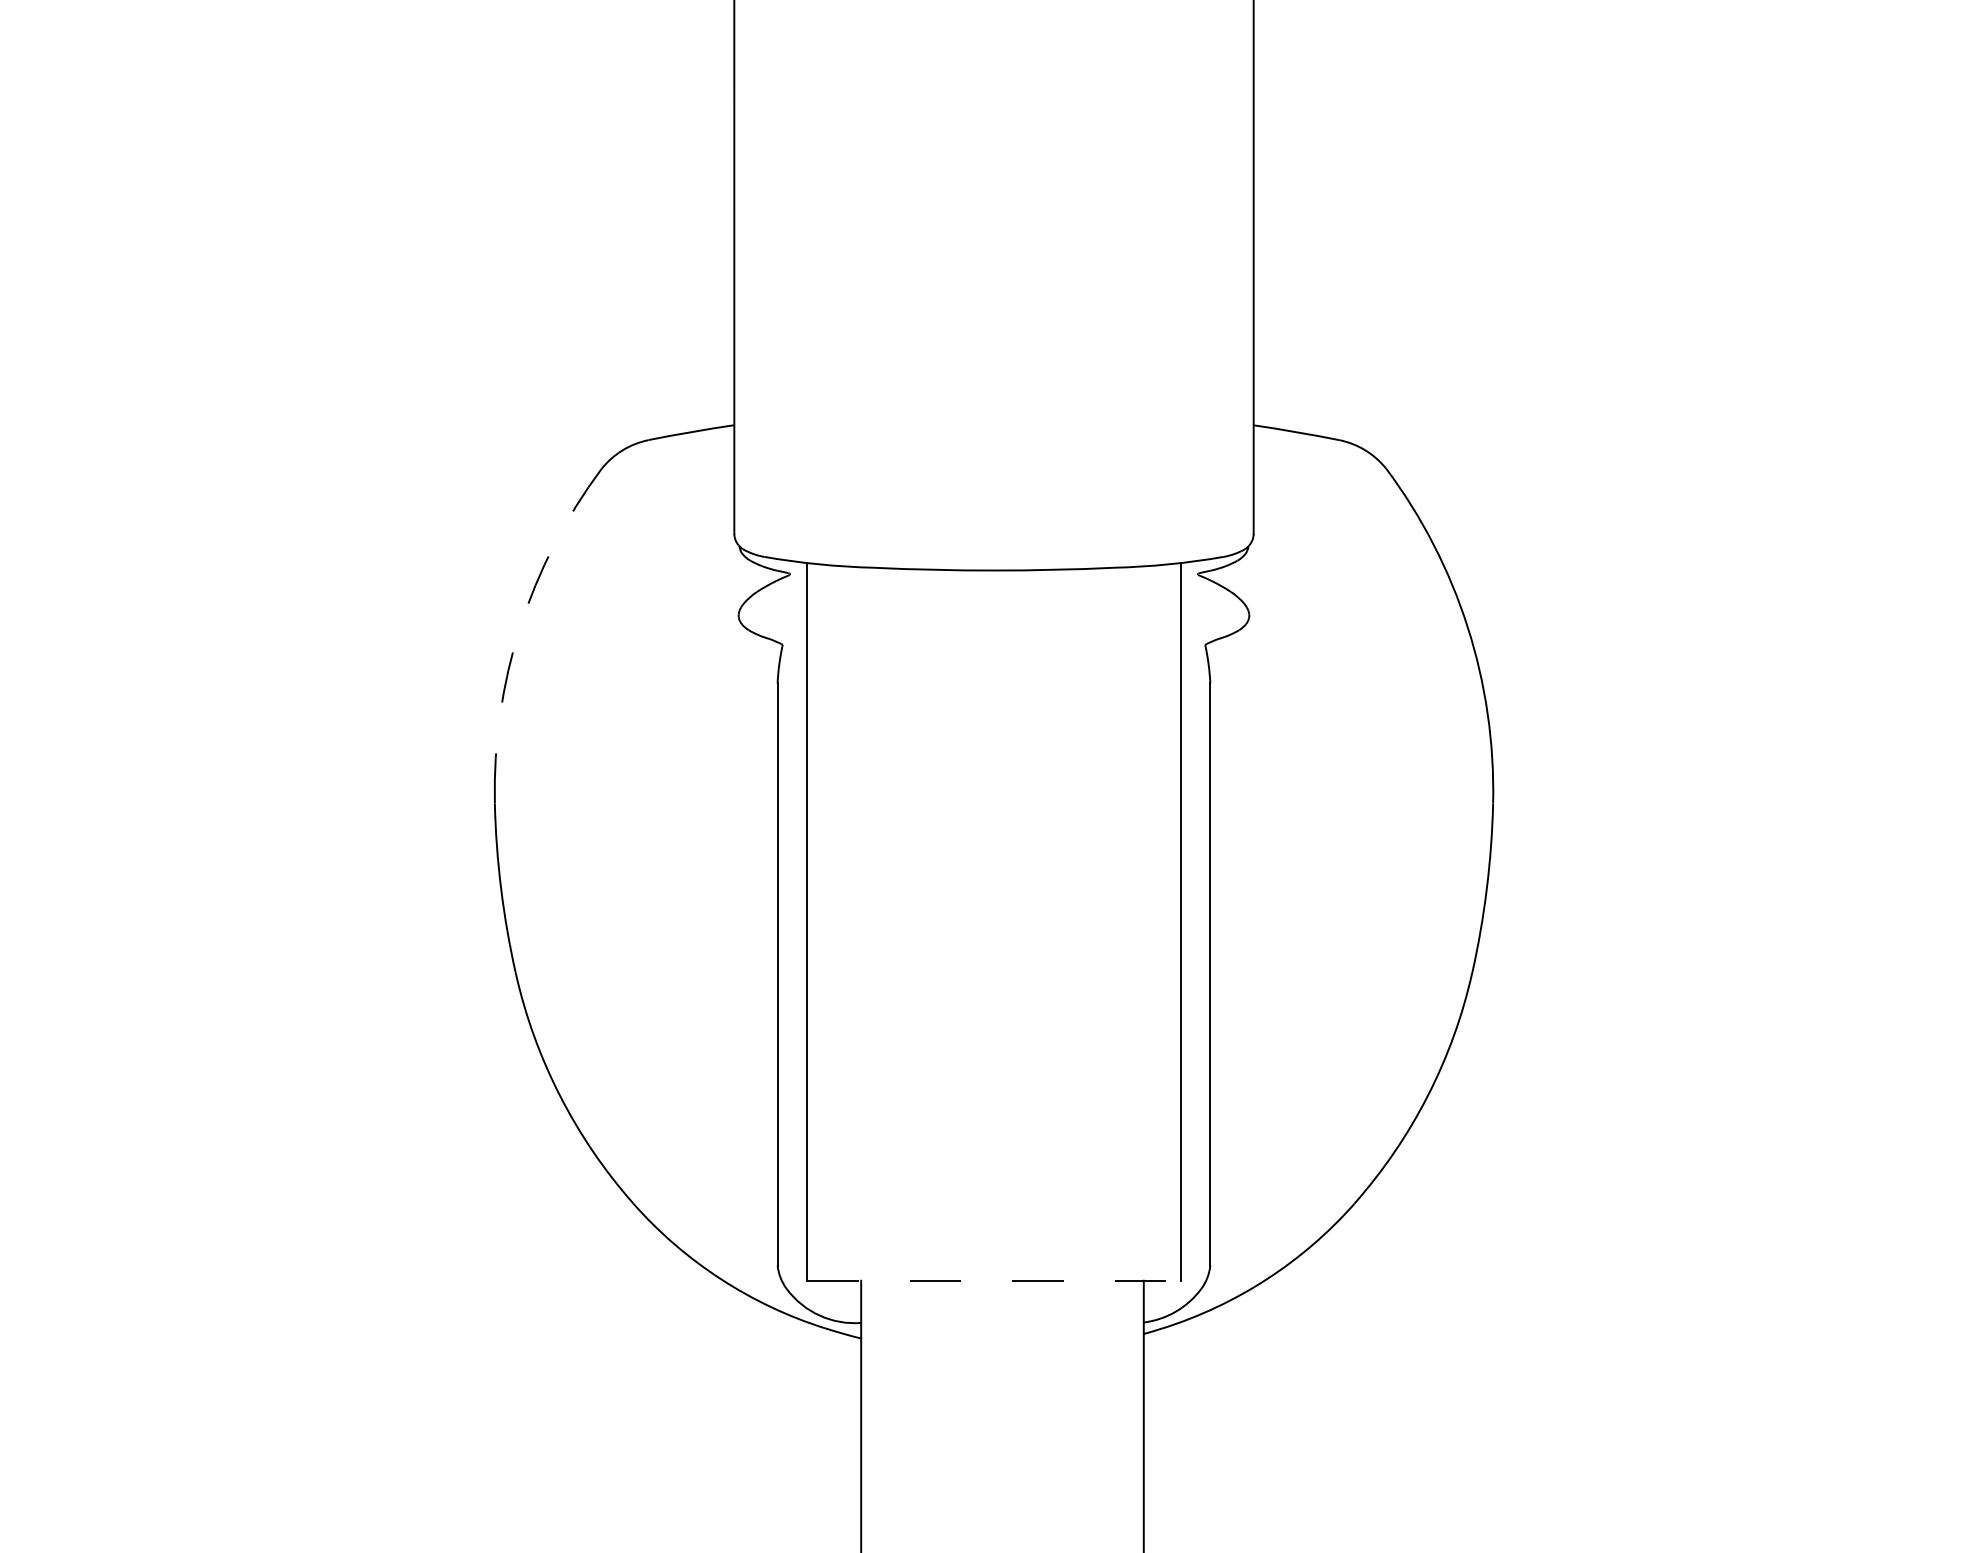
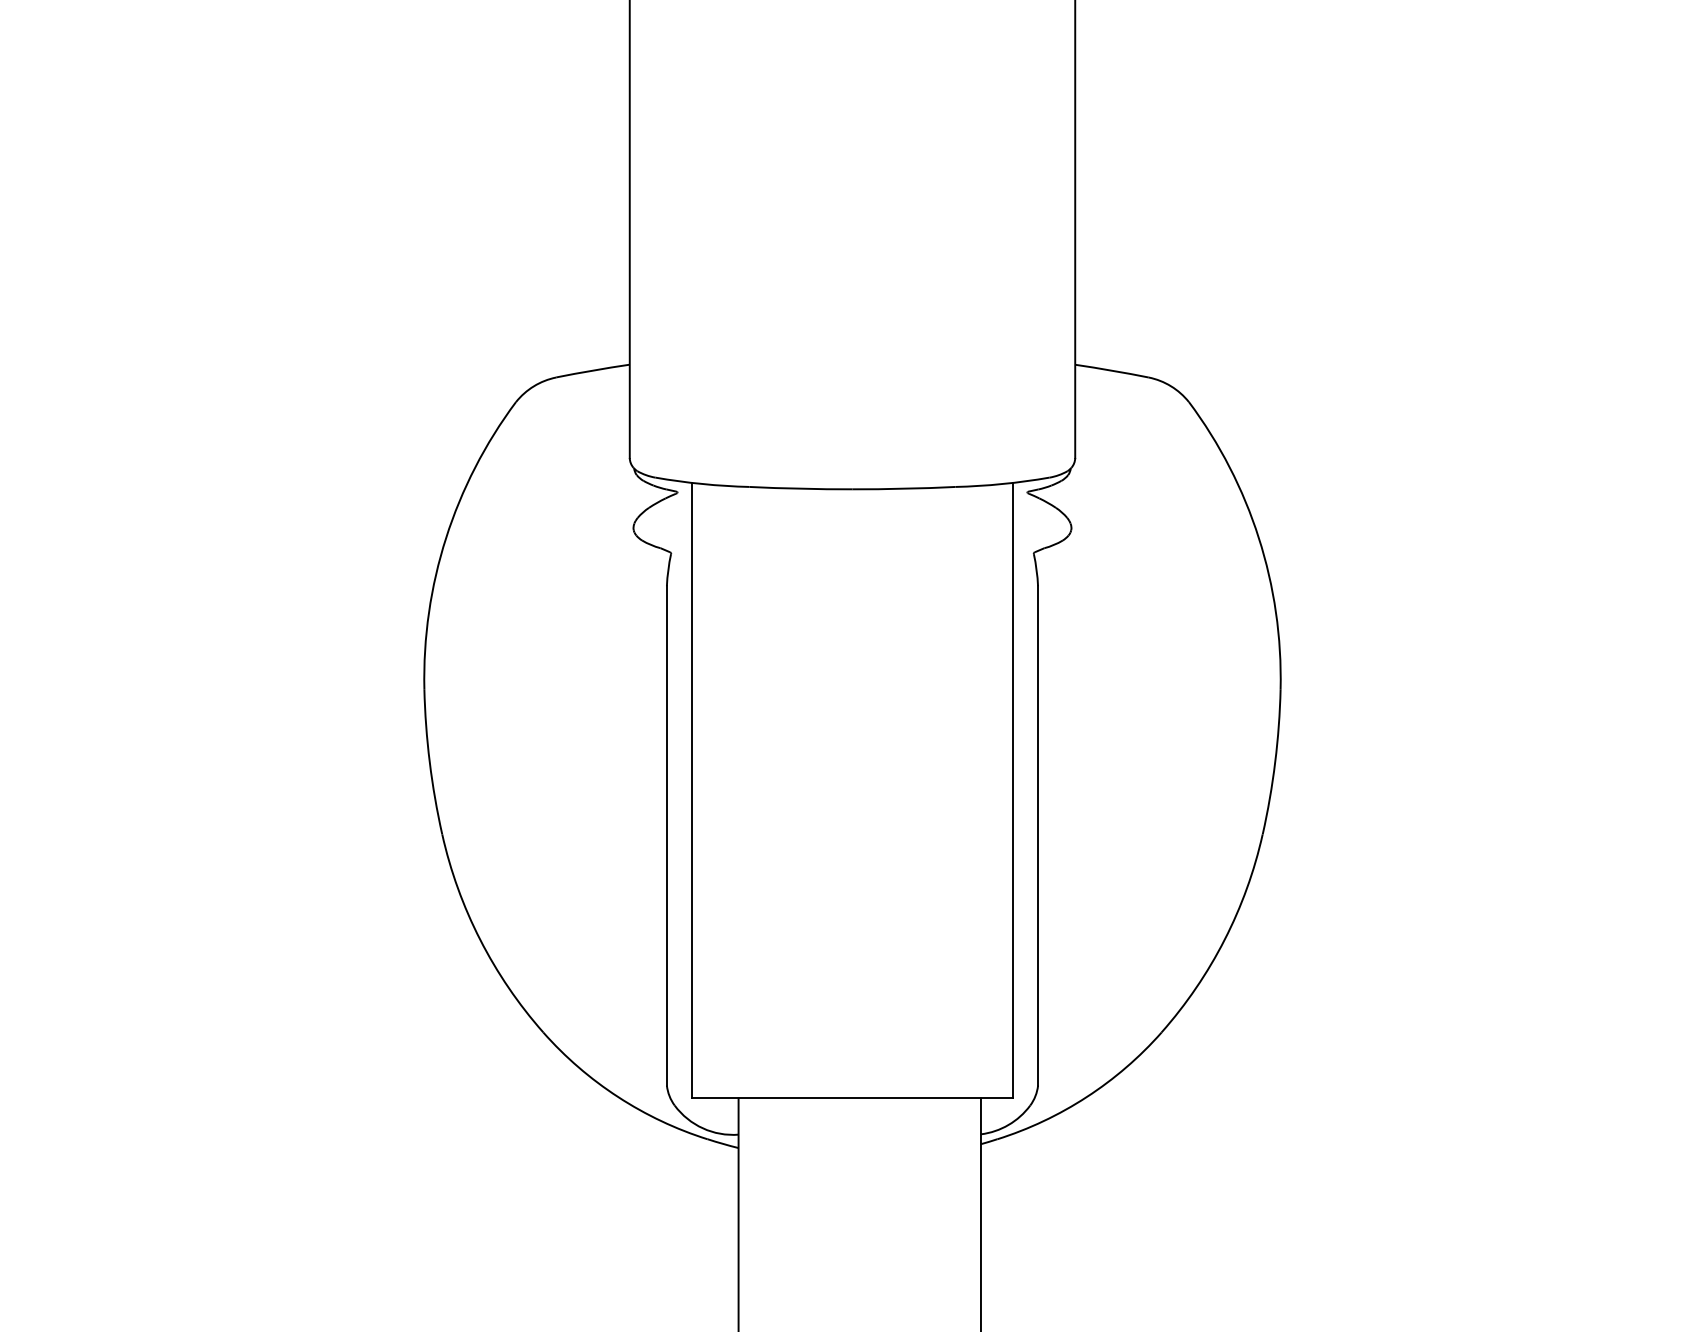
arc: (520, 627) -> (446, 538), dashed -> solid
line: (994, 1280) -> (852, 1098), dashed -> solid

